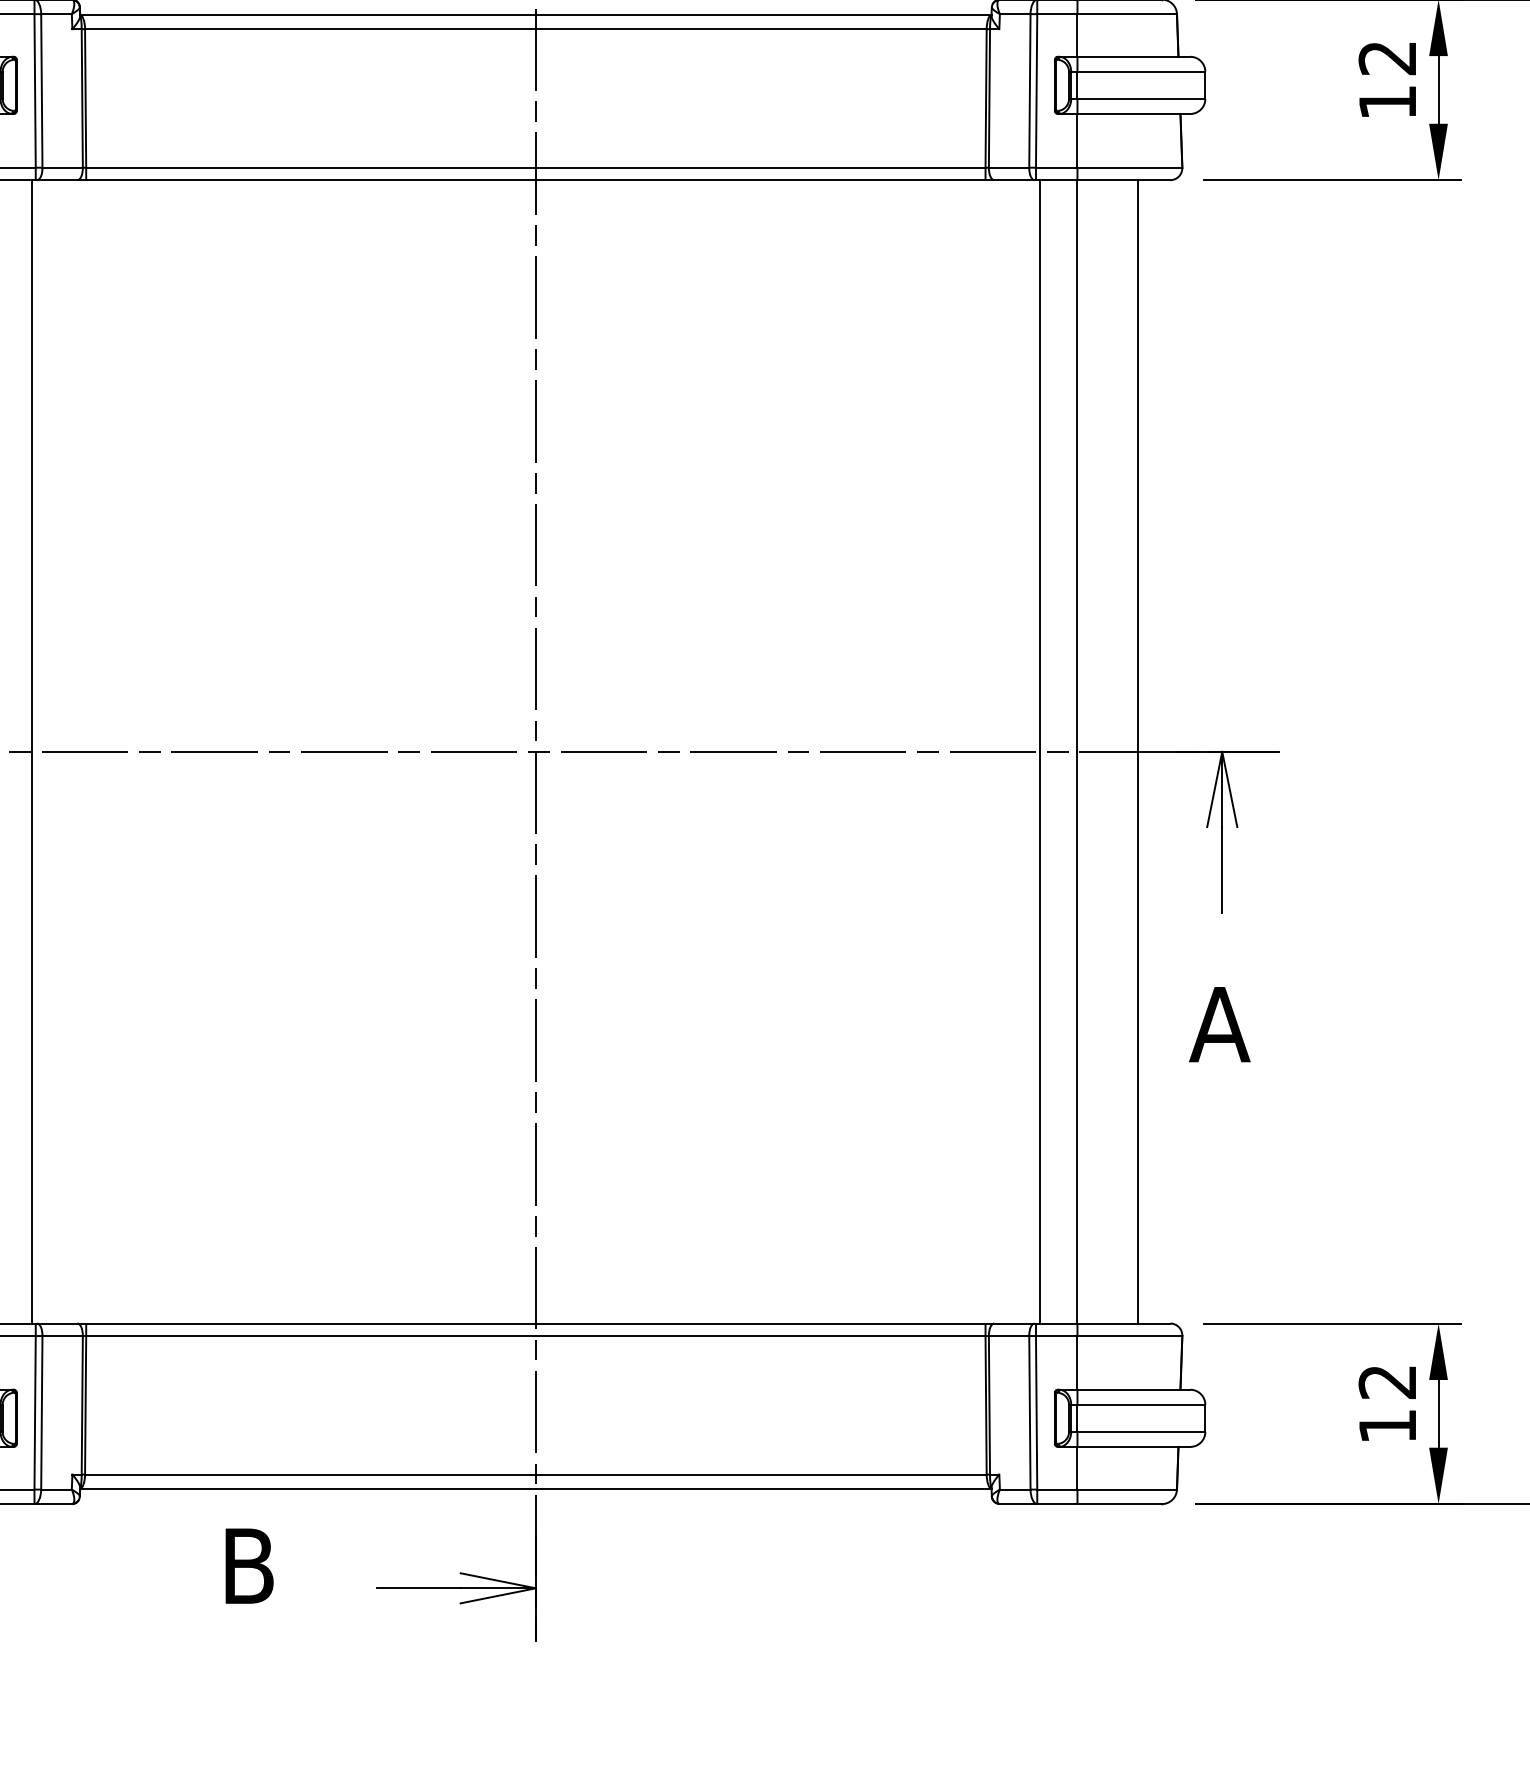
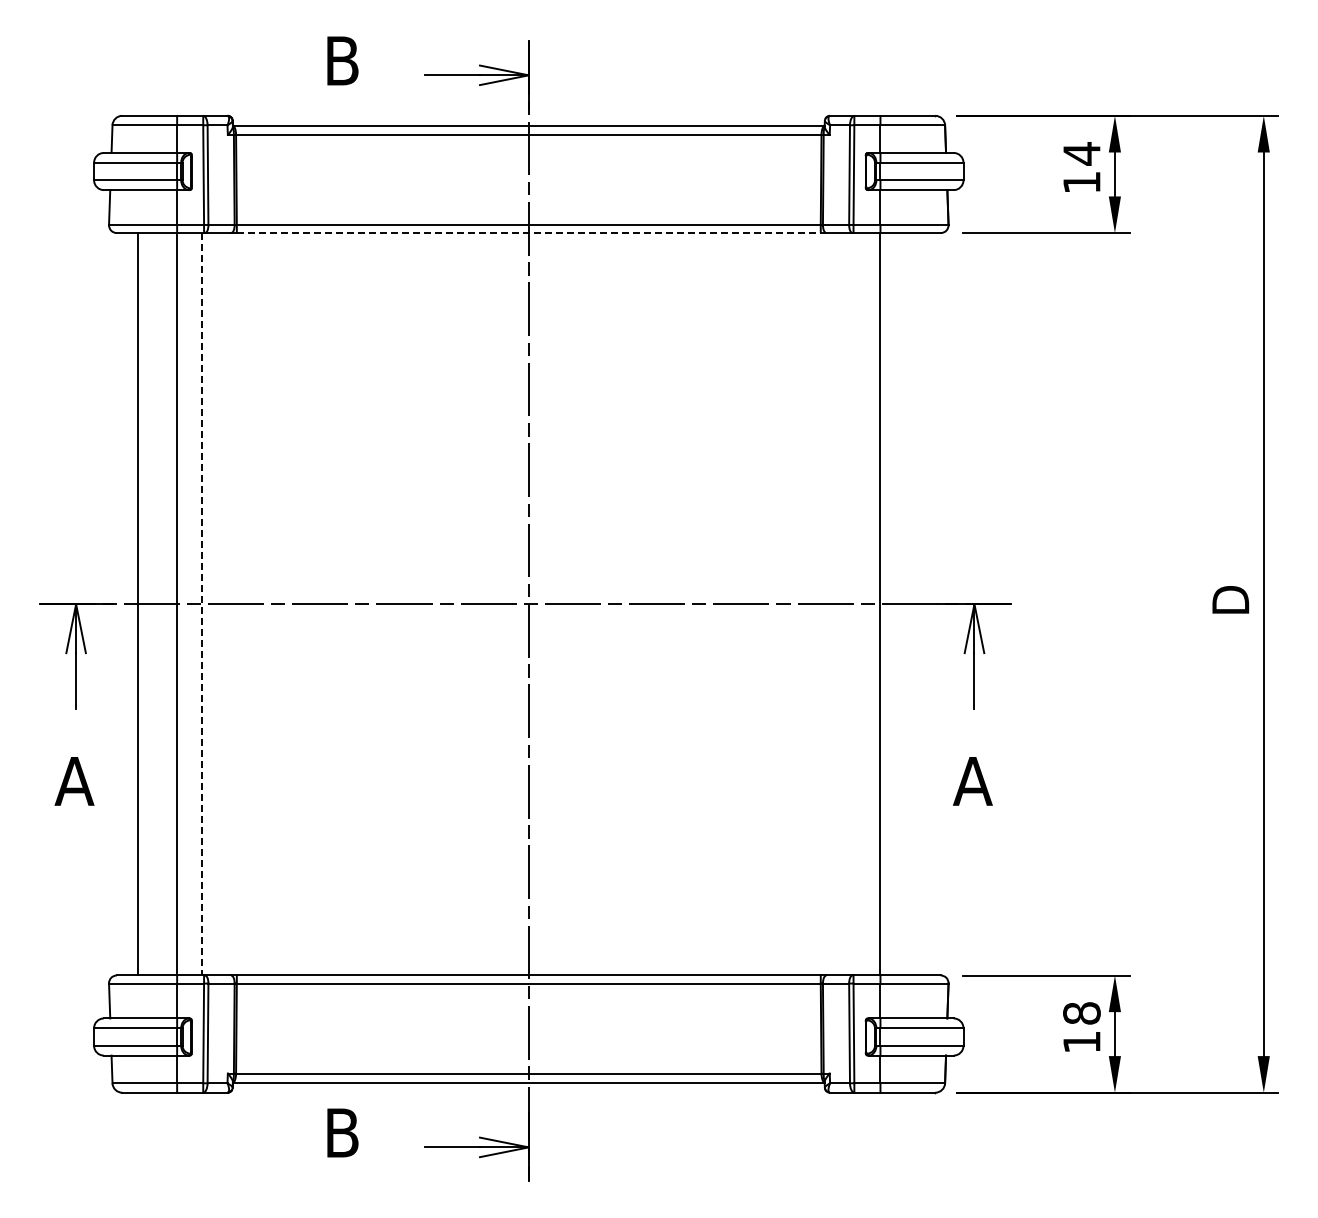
text: (1387, 57) -> (1081, 153), 12 -> 14
line: (535, 180) -> (528, 233), solid -> dashed
line: (31, 752) -> (201, 604), solid -> dashed
line: (1040, 752) -> (856, 604), removed
line: (1137, 752) -> (919, 604), removed
text: (1387, 1382) -> (1081, 1013), 12 -> 18

